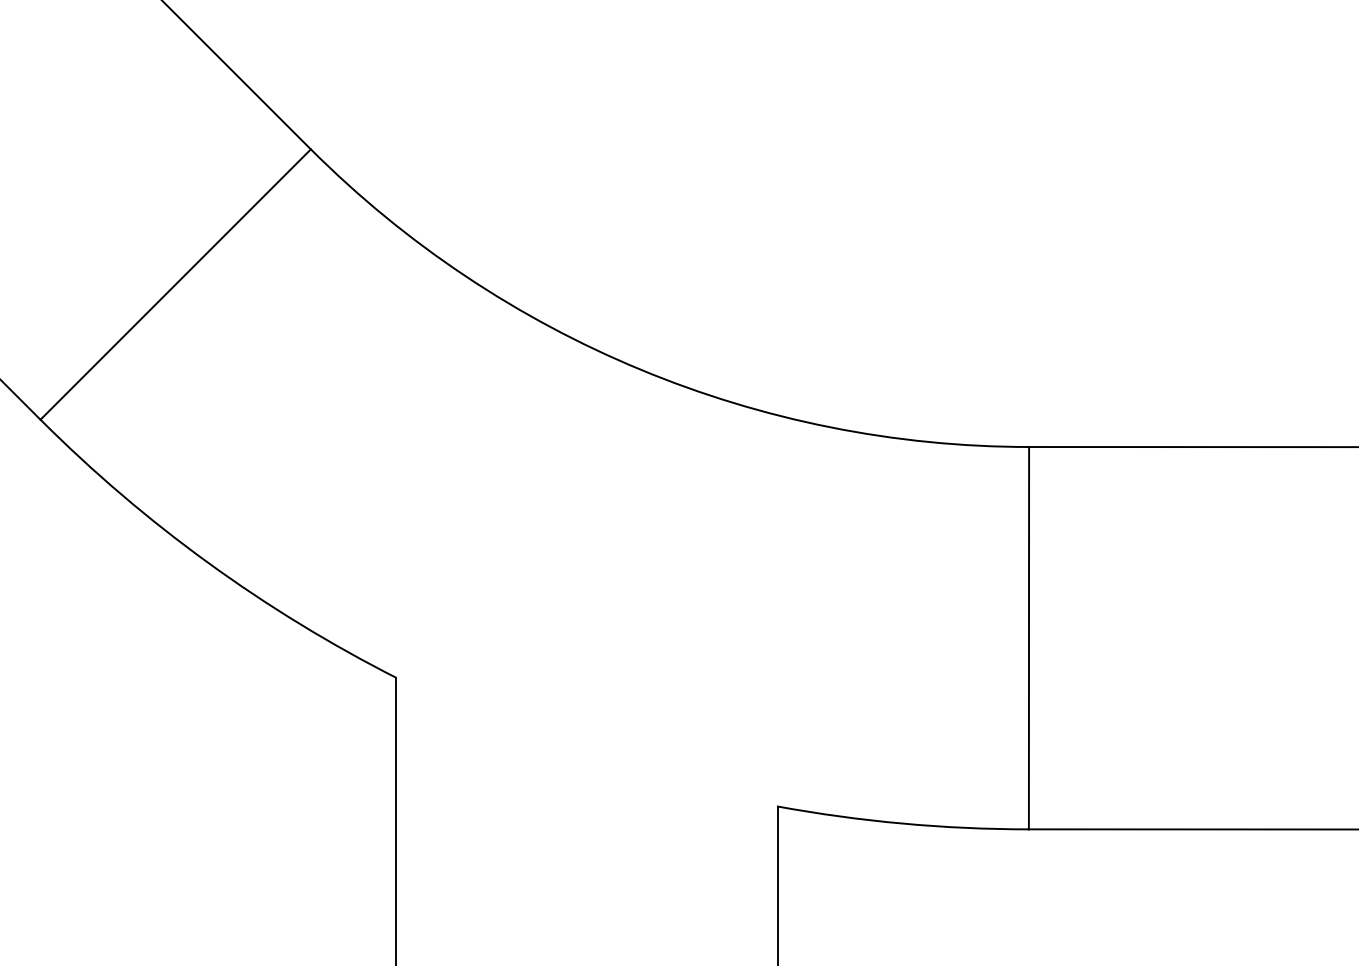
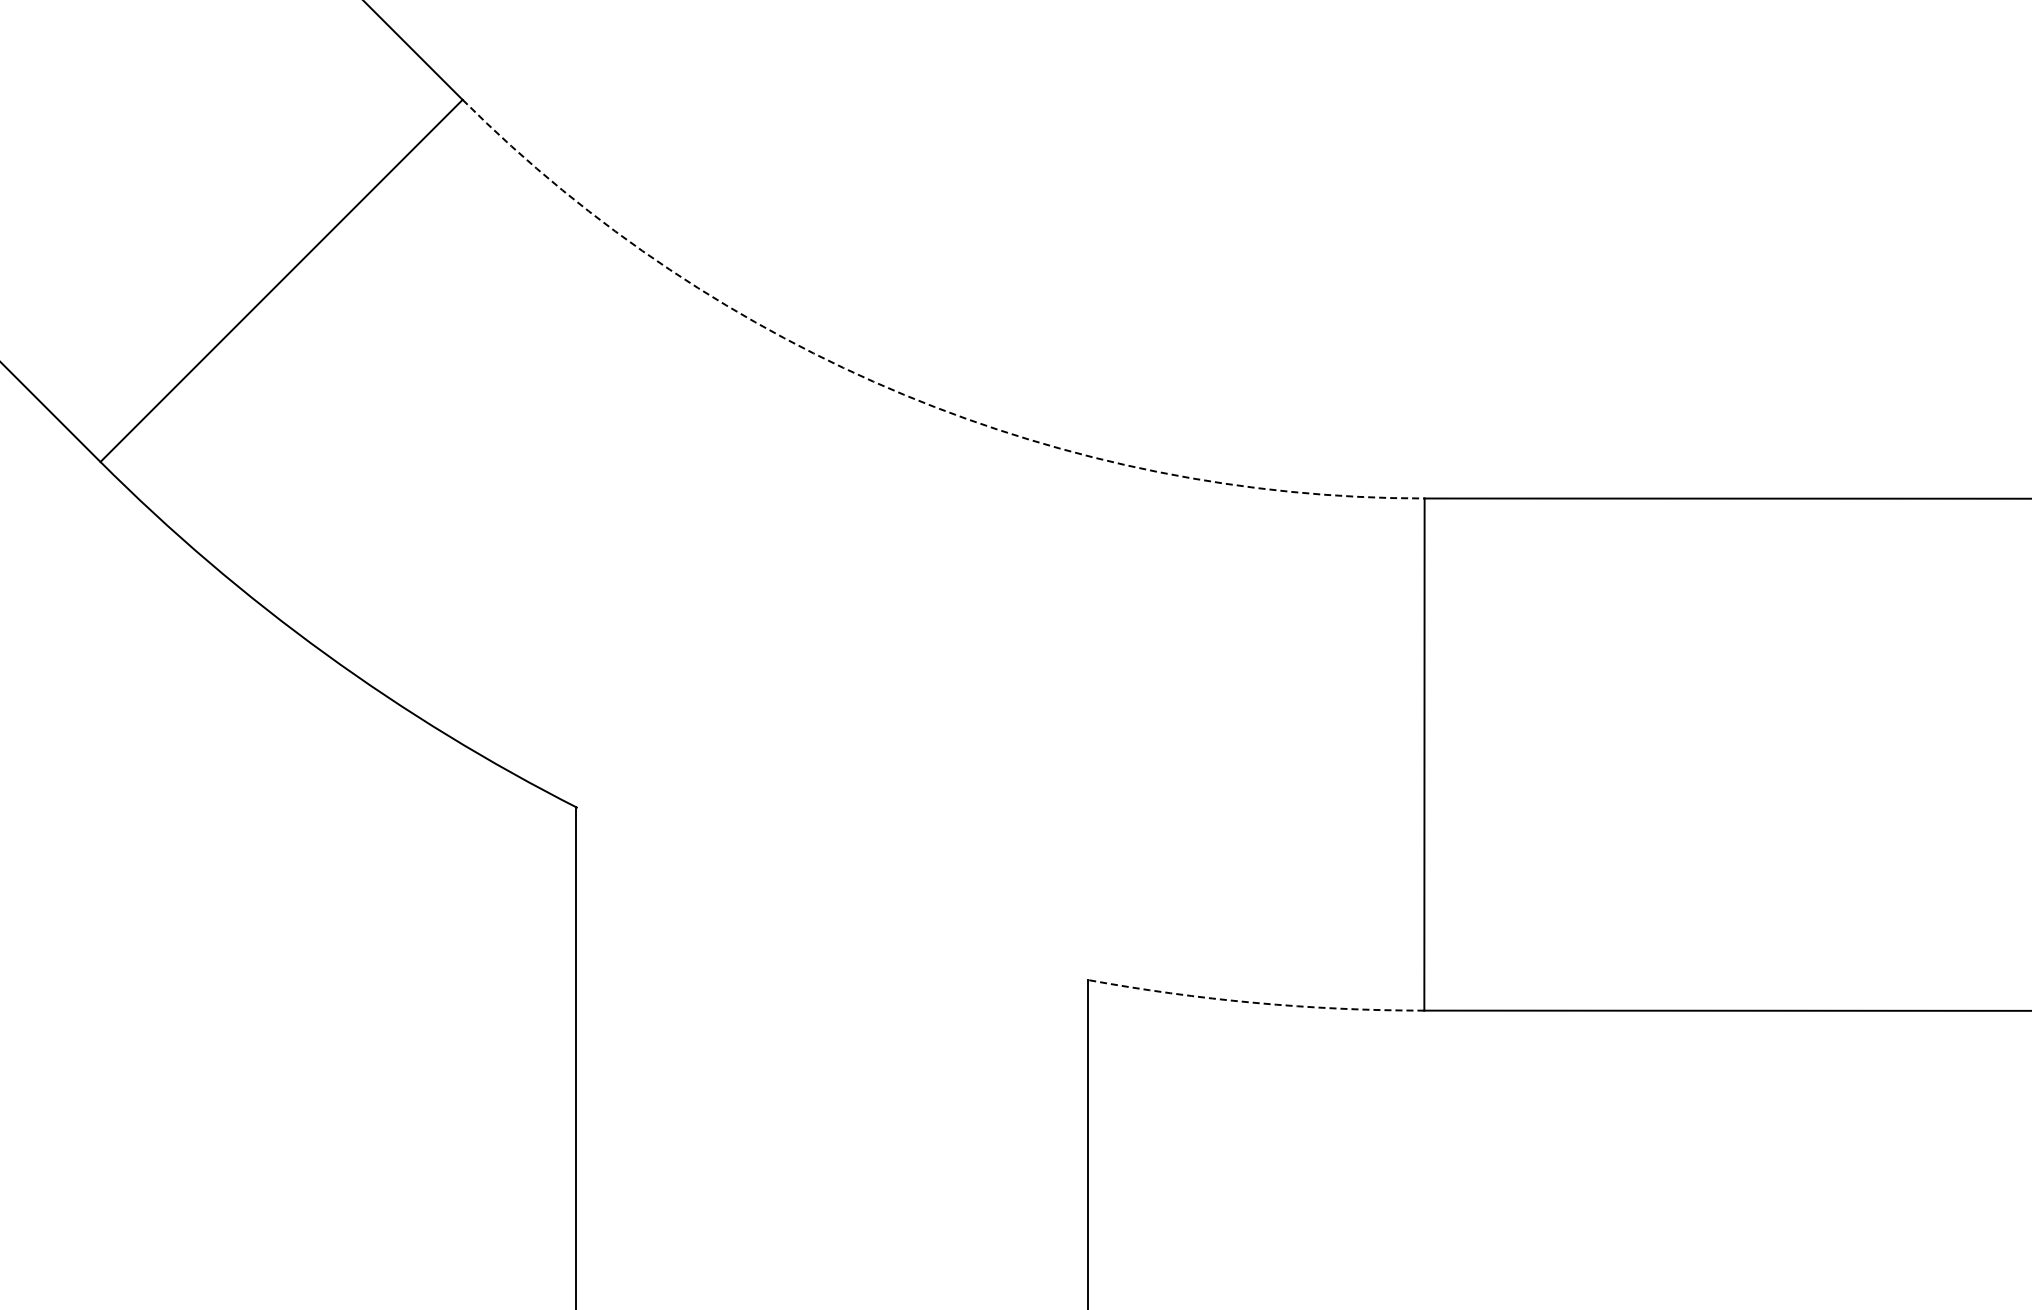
arc: (640, 369) -> (904, 394), solid -> dashed
arc: (902, 823) -> (1255, 1002), solid -> dashed

